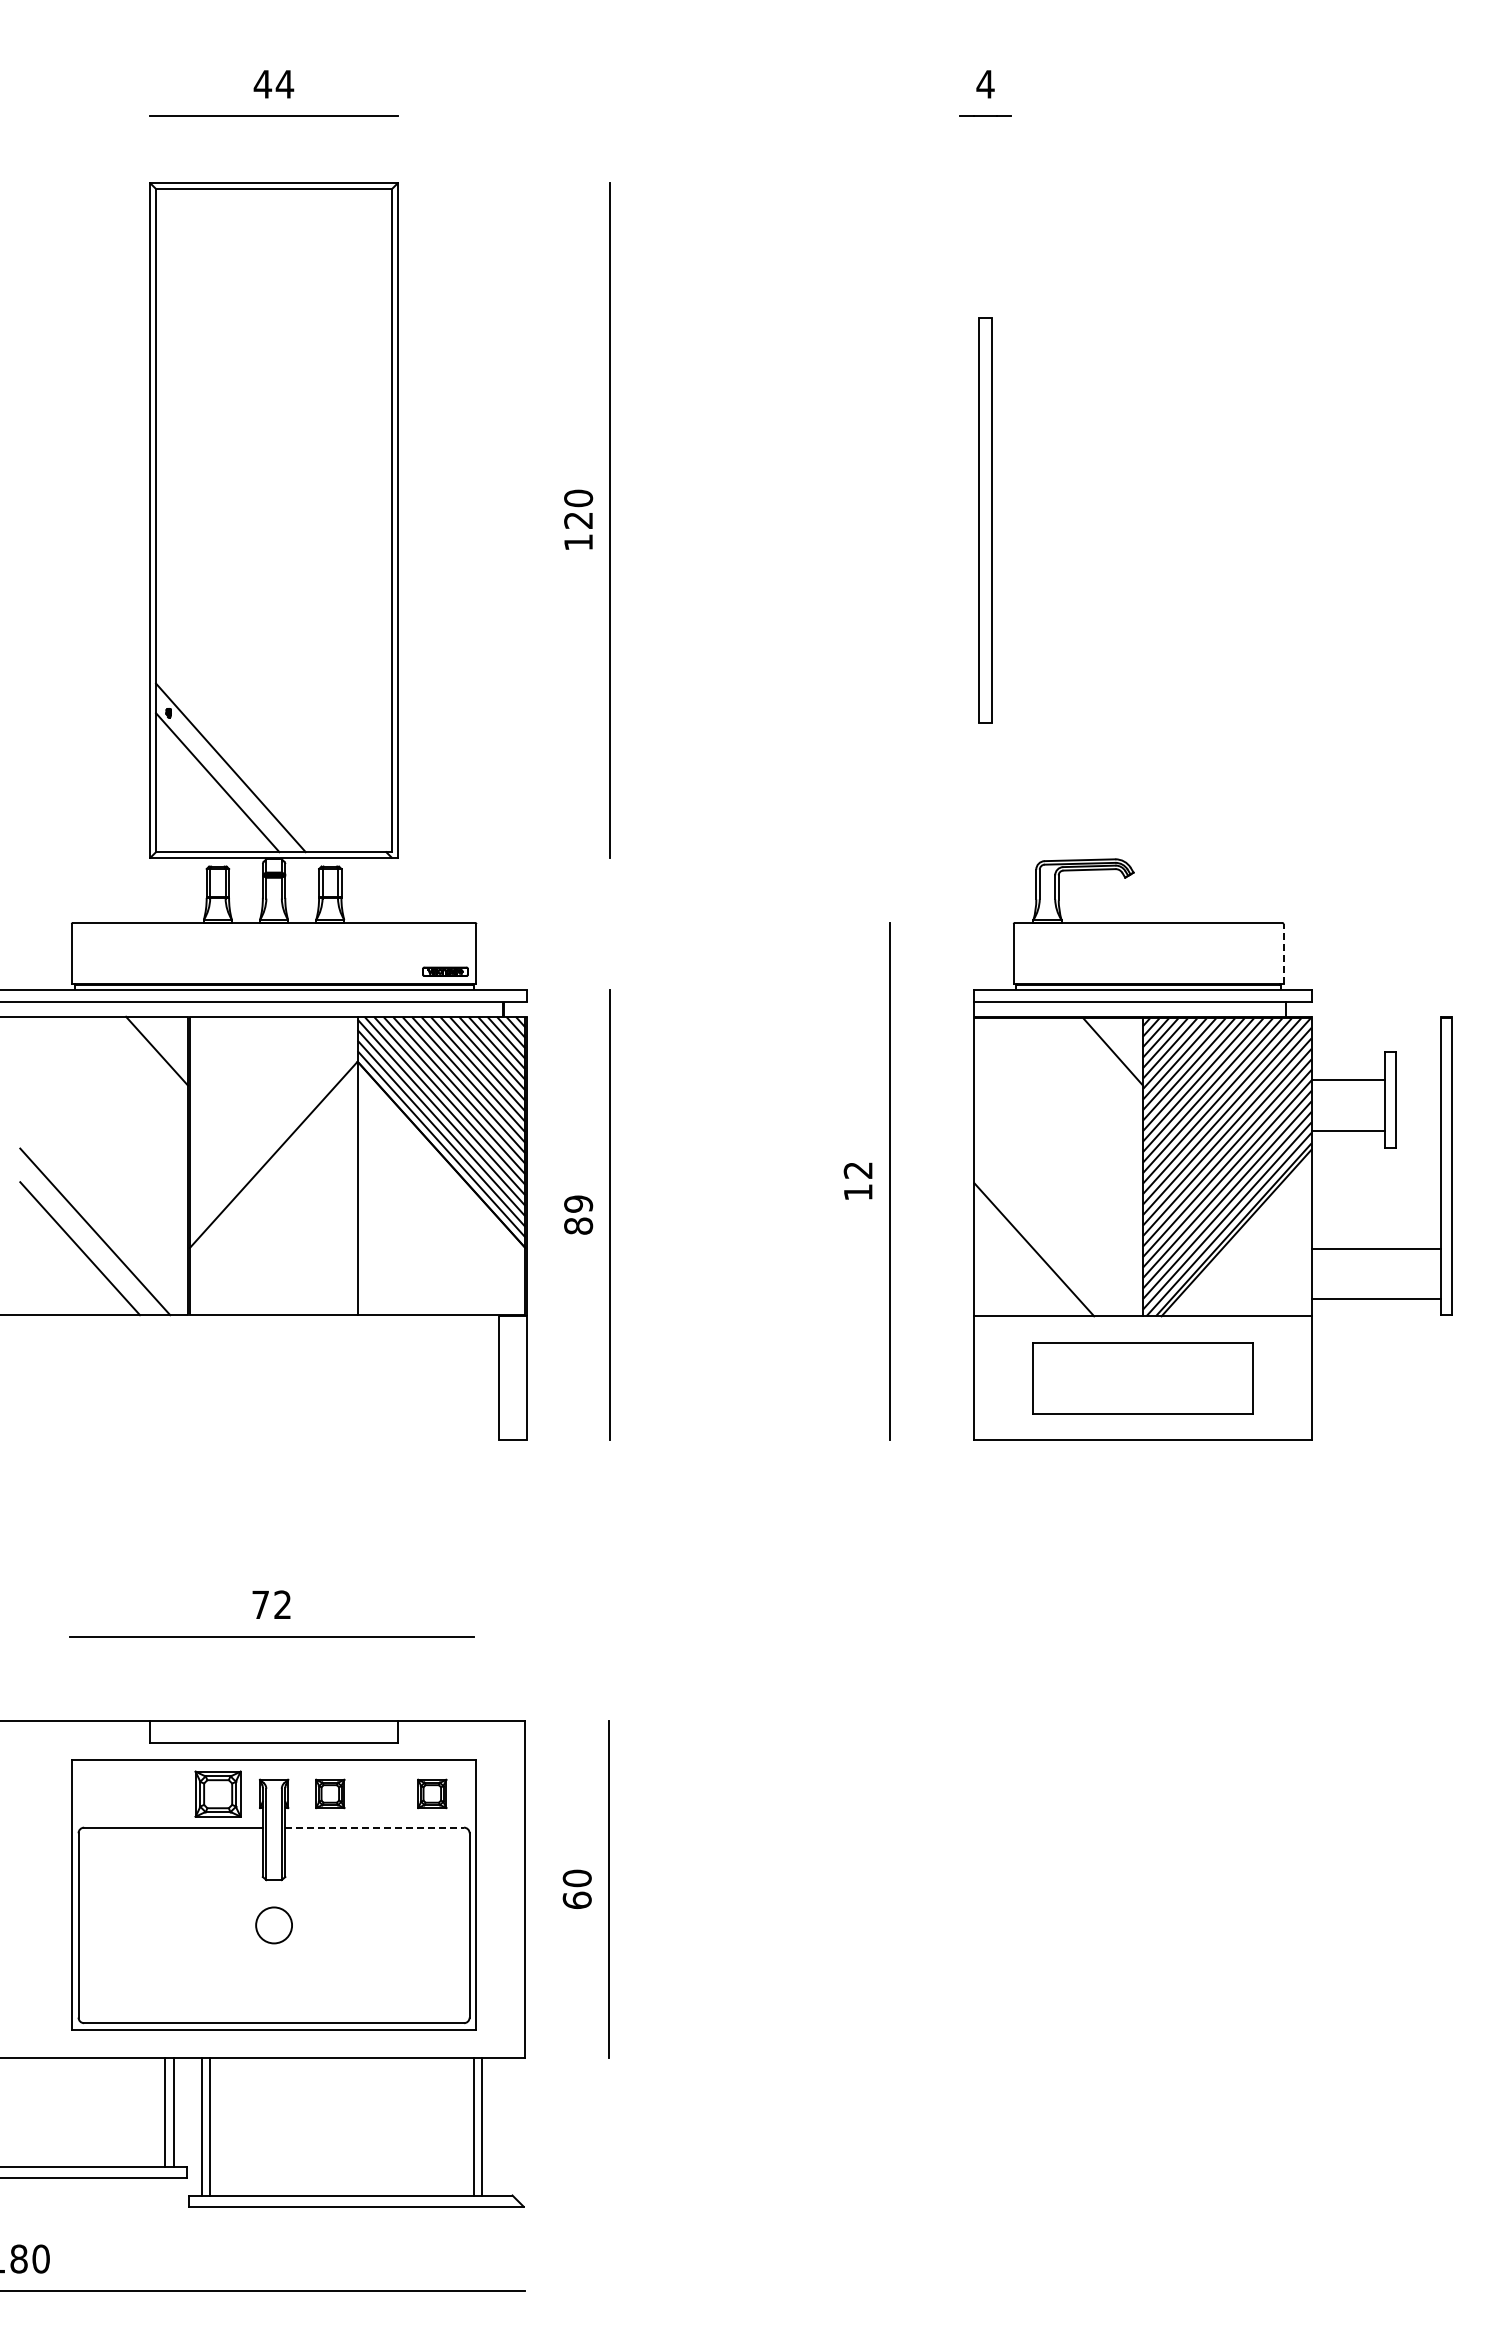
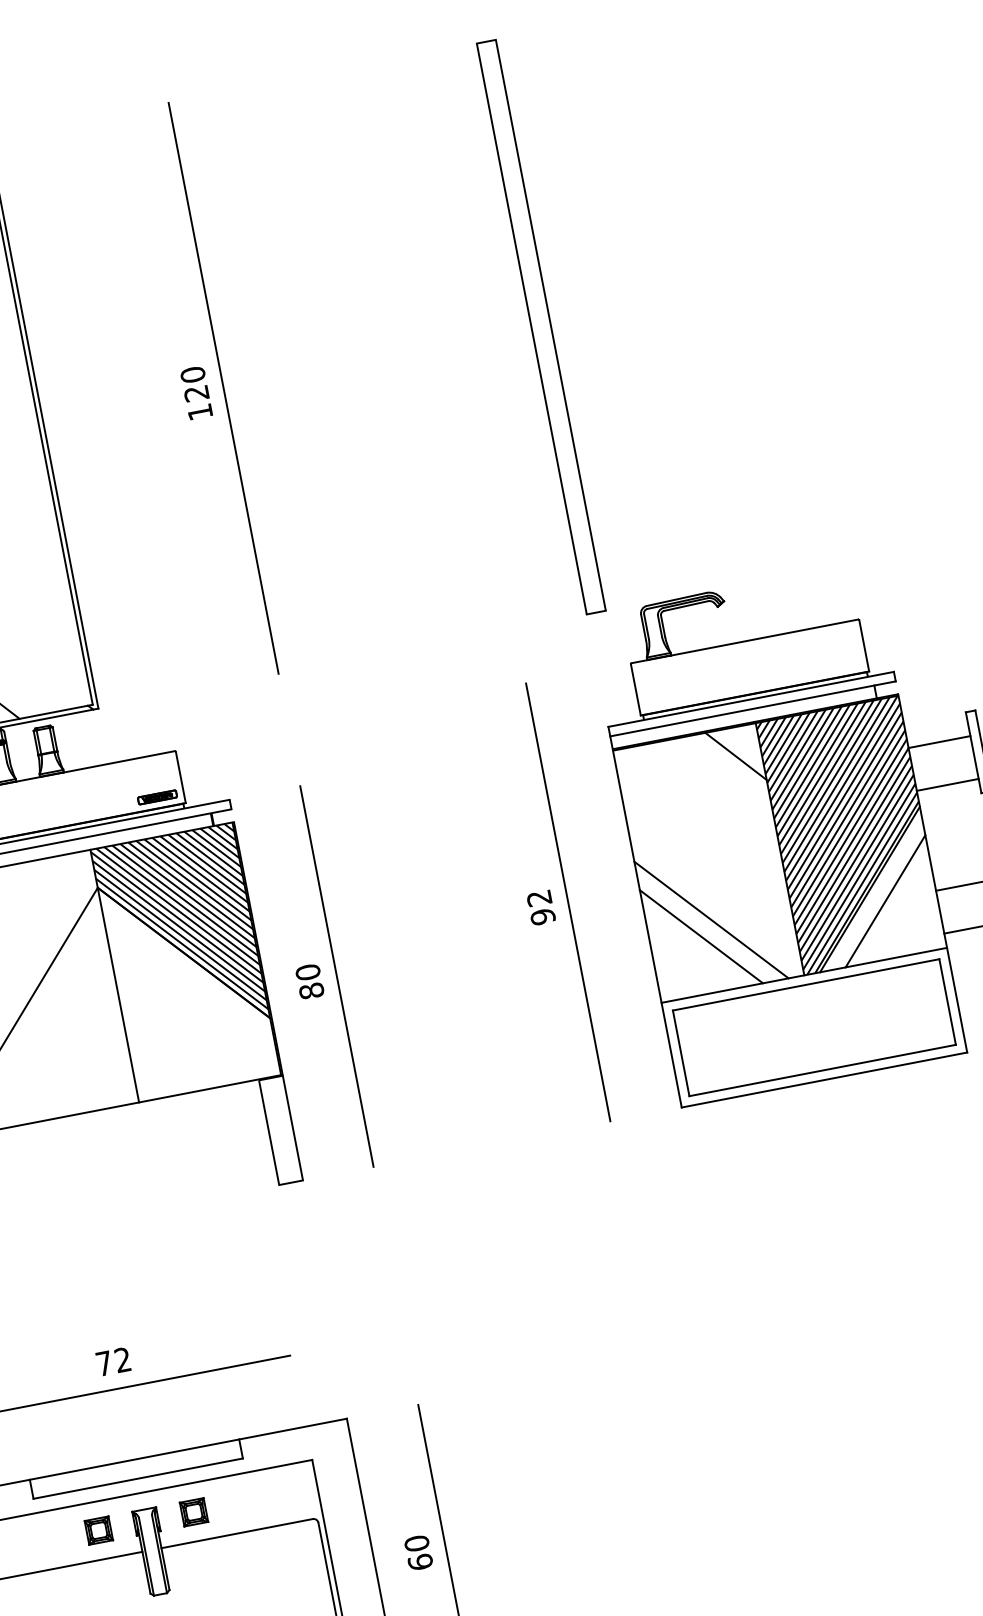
part: (985, 520) -> (541, 327), size x1.67
line: (1283, 953) -> (864, 645), dashed -> solid
text: (857, 1192) -> (542, 917), 12 -> 92
text: (578, 1203) -> (307, 971), 89 -> 80
line: (1049, 1232) -> (711, 919), added
line: (1251, 1249) -> (885, 901), added
part: (1142, 1378) -> (814, 1028), size x1.43
part: (217, 1793) -> (98, 1530), size x0.62
part: (432, 1793) -> (280, 1495), removed
line: (375, 1827) -> (237, 1533), dashed -> solid

